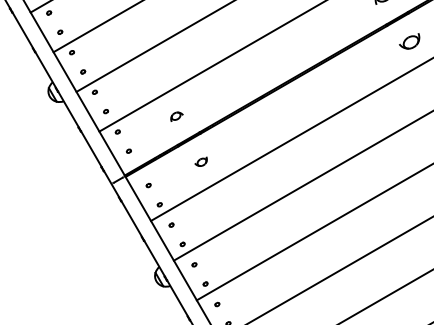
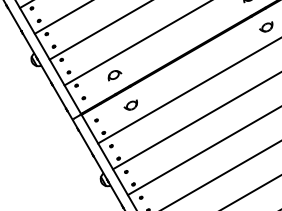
part: (176, 116) -> (114, 75), size x1.67
part: (200, 160) -> (130, 104), size x1.67

